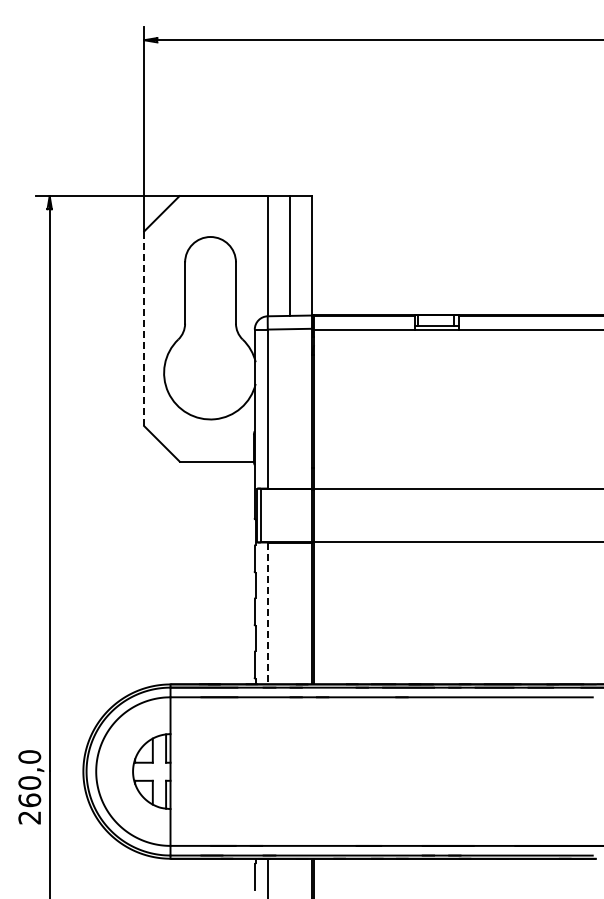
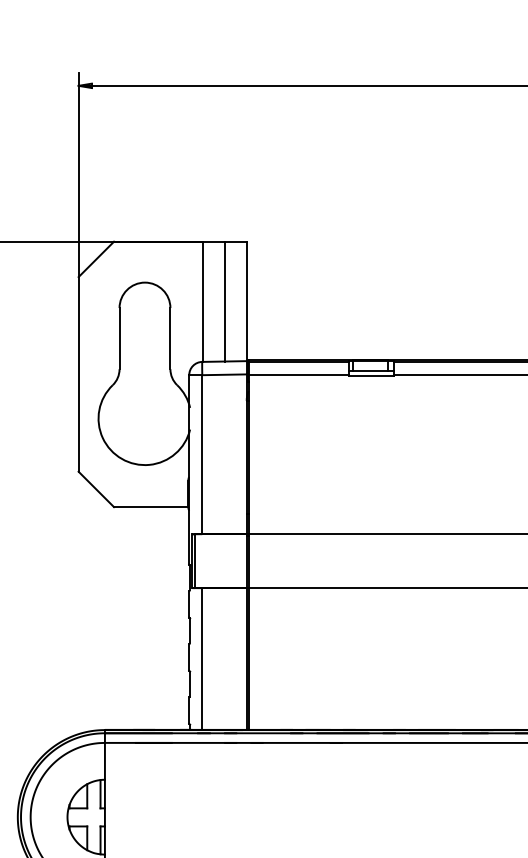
line: (144, 328) -> (78, 374), dashed -> solid
line: (267, 613) -> (201, 659), dashed -> solid

